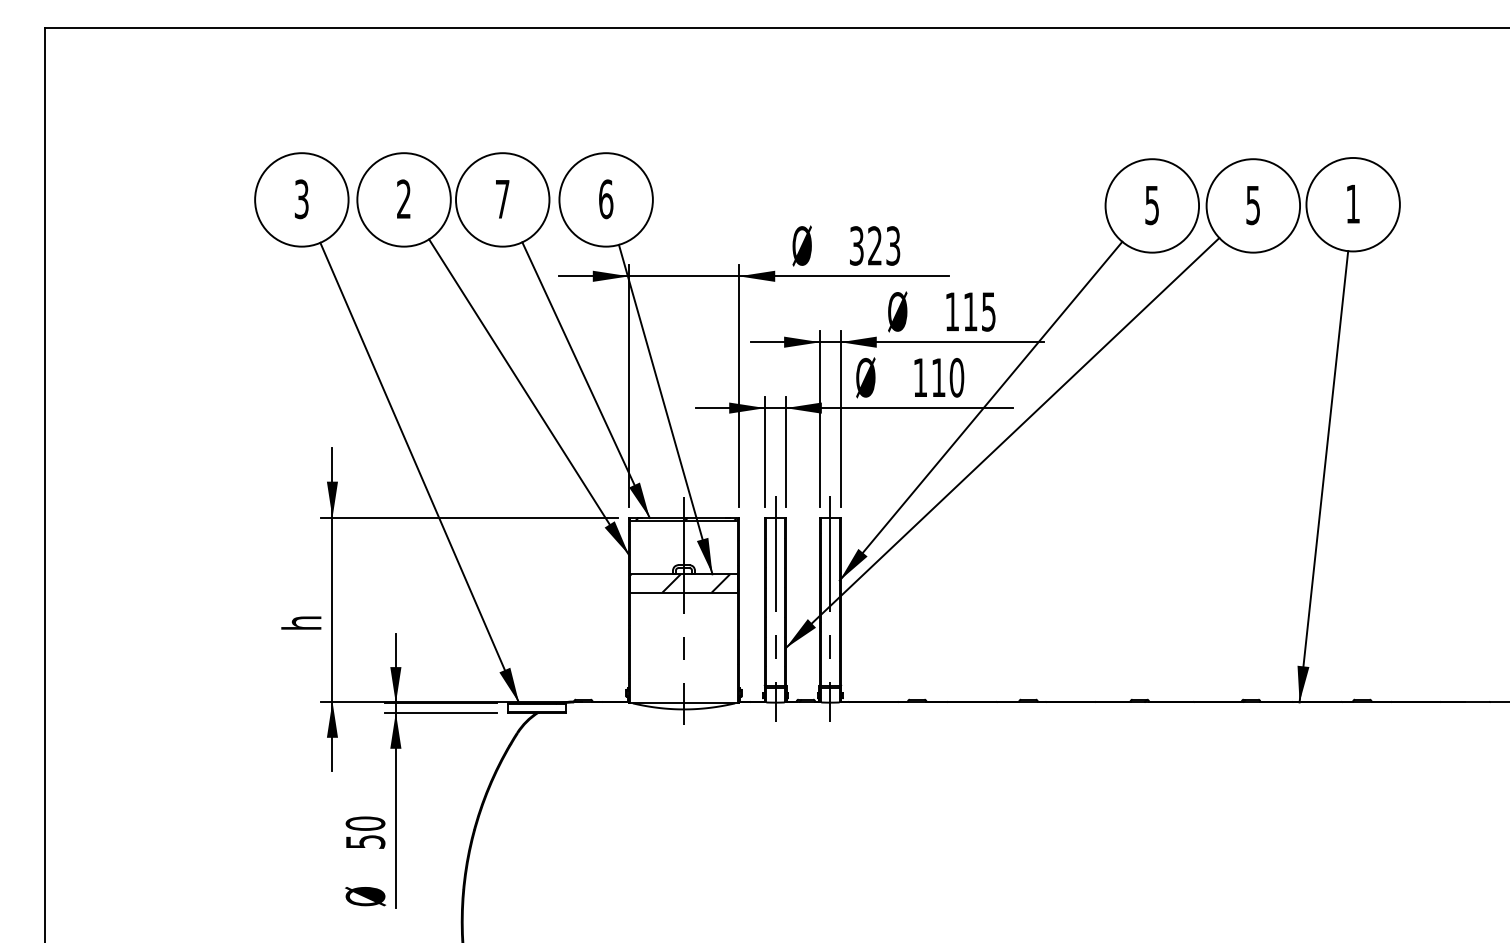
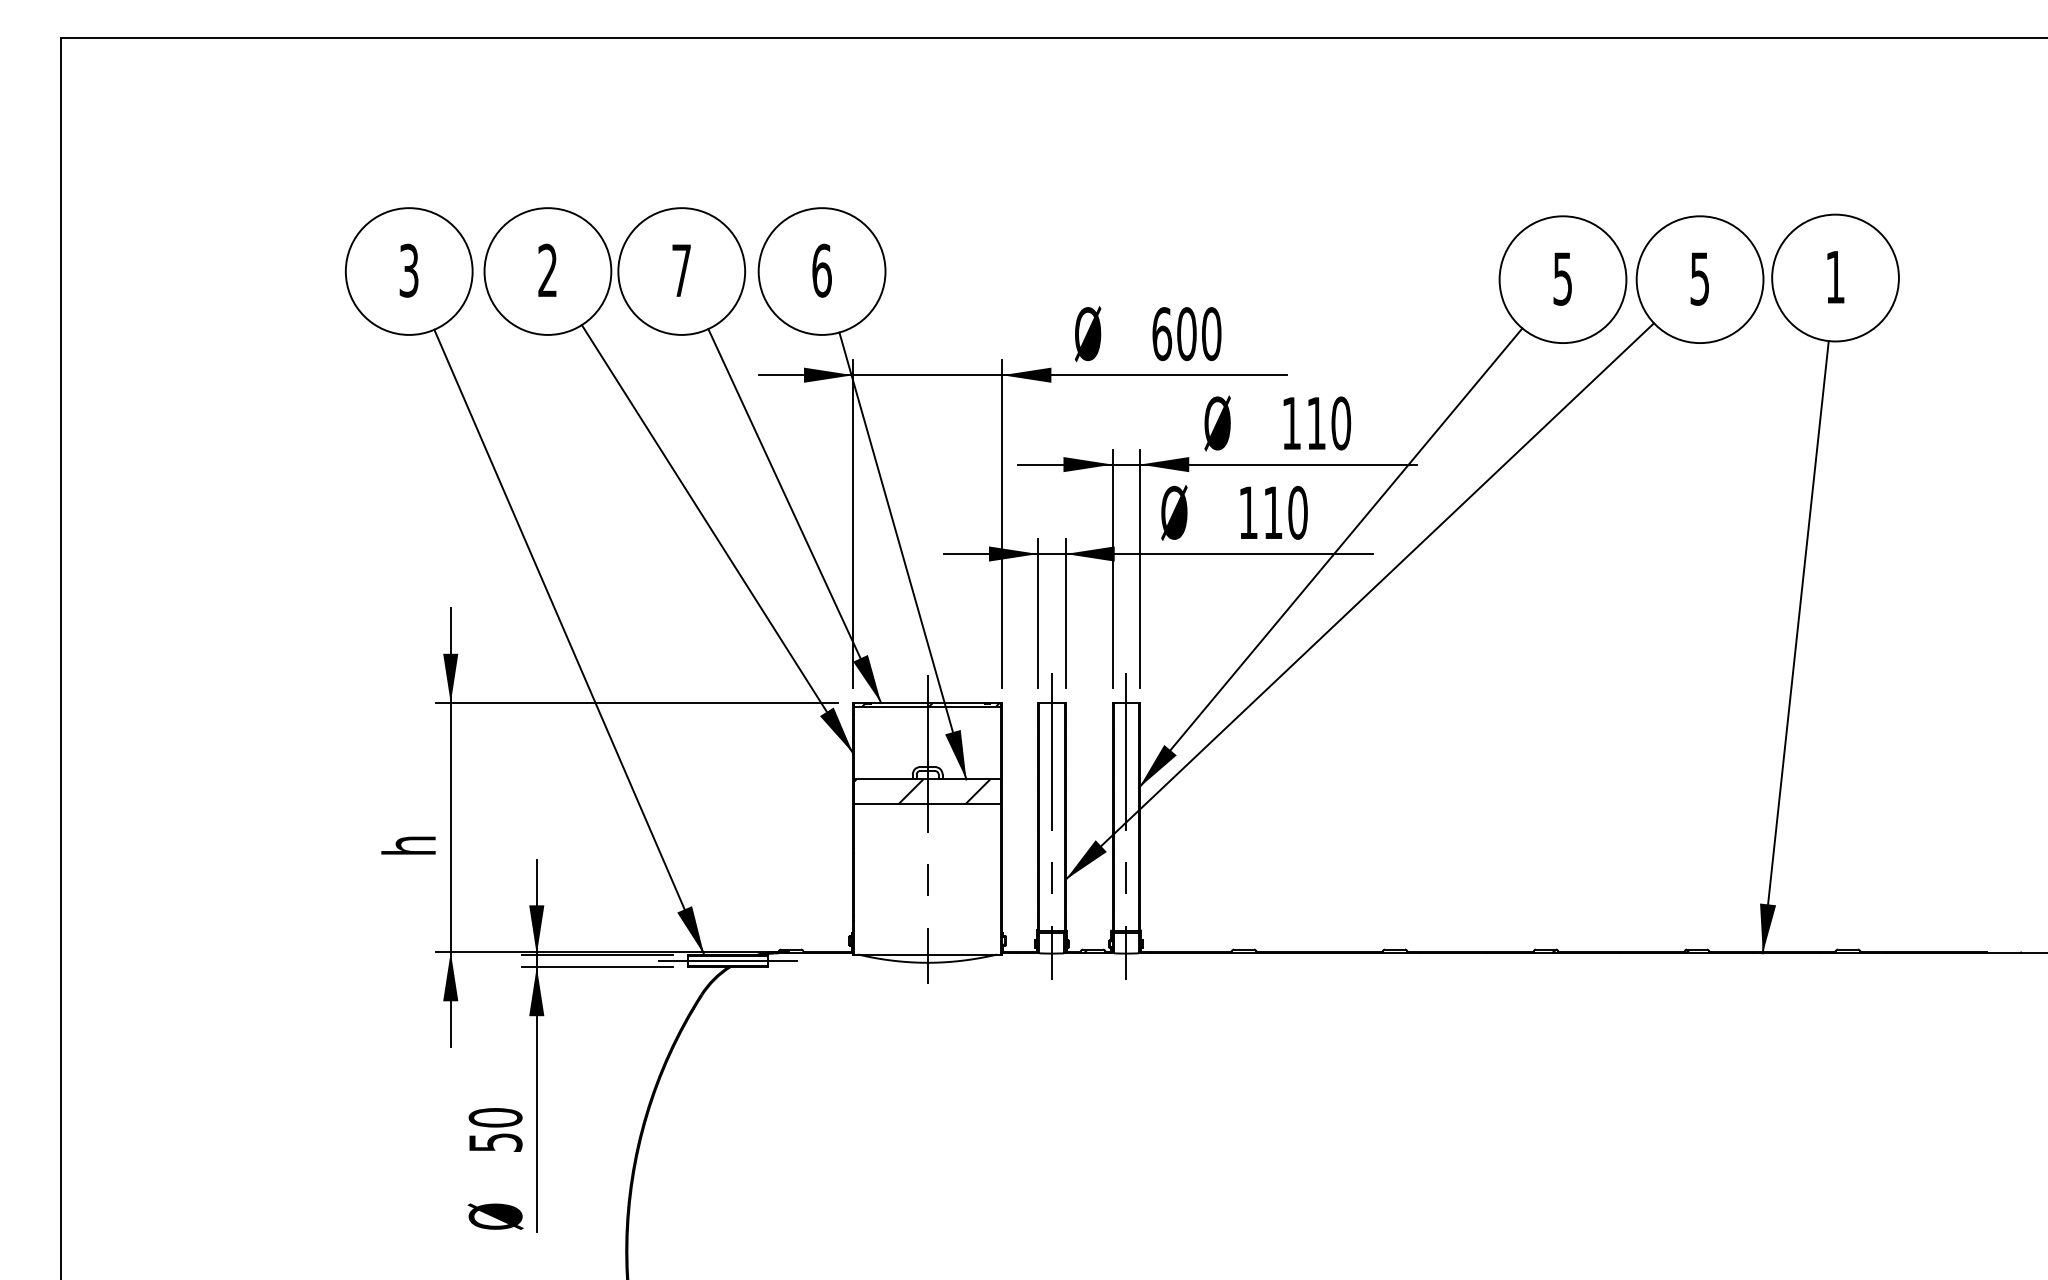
text: (874, 246) -> (1186, 334), 323 -> 600
text: (989, 311) -> (1341, 423), 115 -> 110
line: (536, 707) -> (727, 960), added

